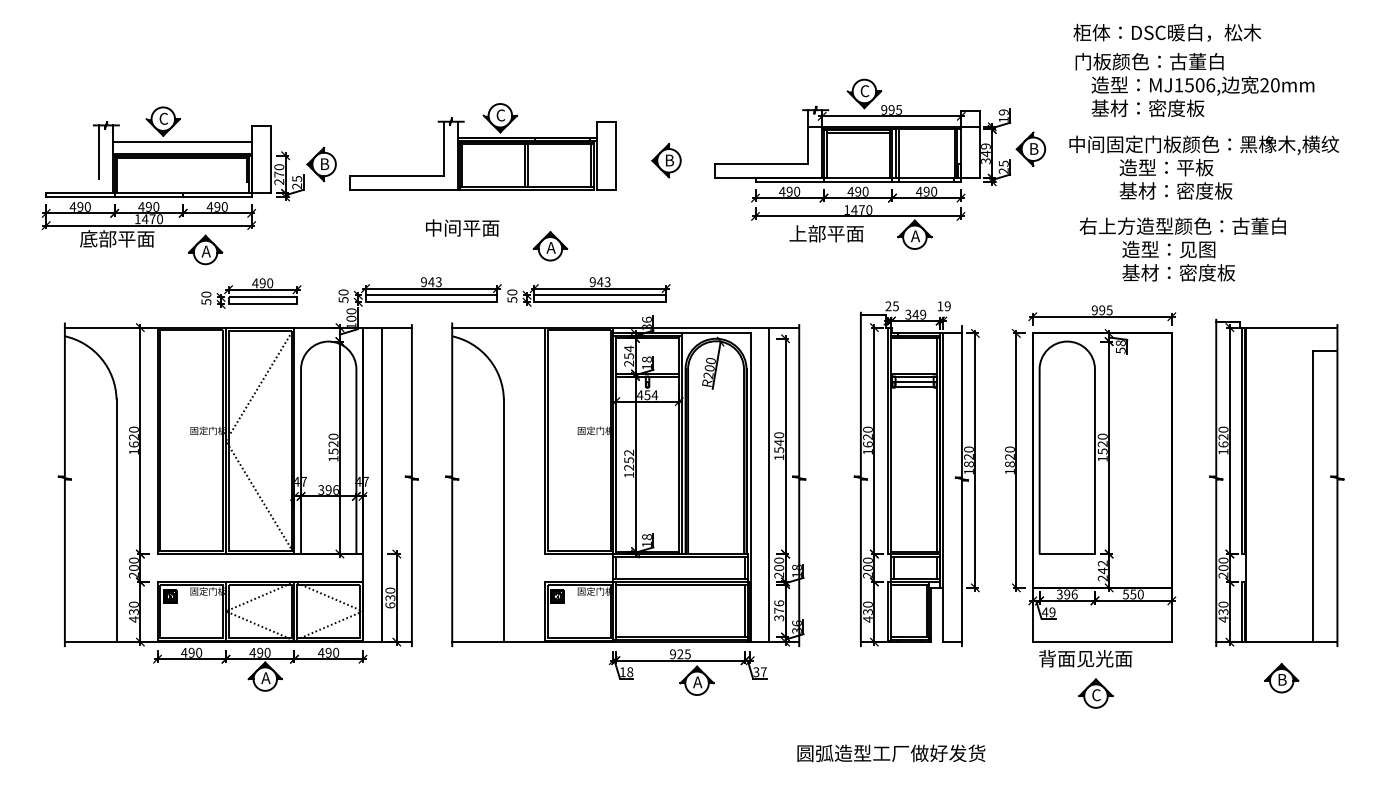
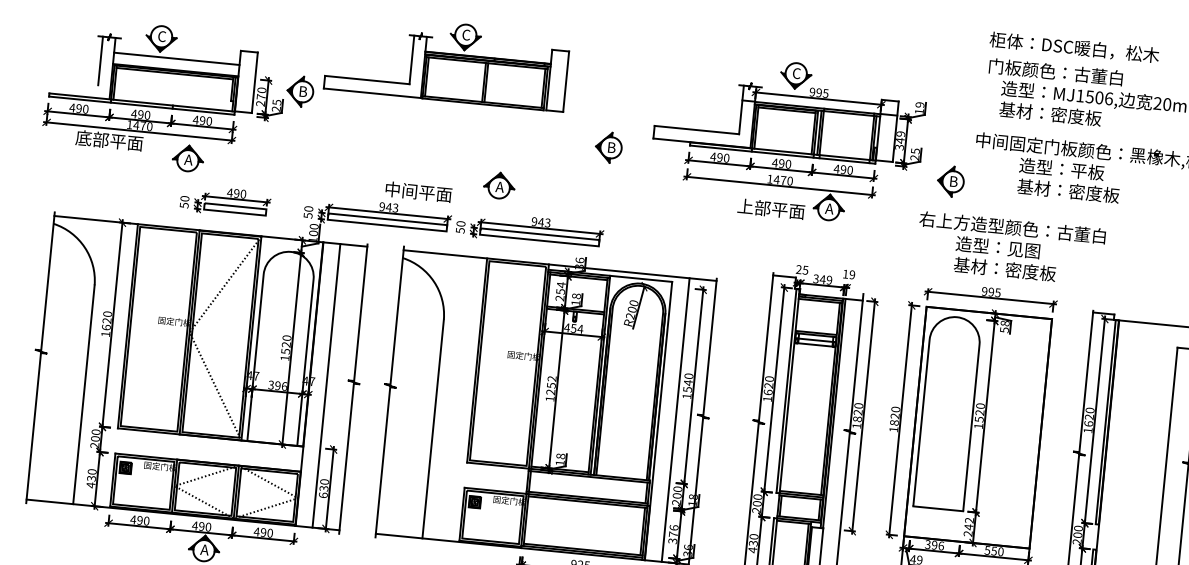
part: (482, 146) -> (447, 61), moved
part: (1030, 148) -> (950, 180), moved
part: (666, 160) -> (608, 147), moved
text: (462, 227) -> (418, 191), moved
text: (826, 233) -> (771, 208), moved
text: (1182, 249) -> (1010, 248), moved

